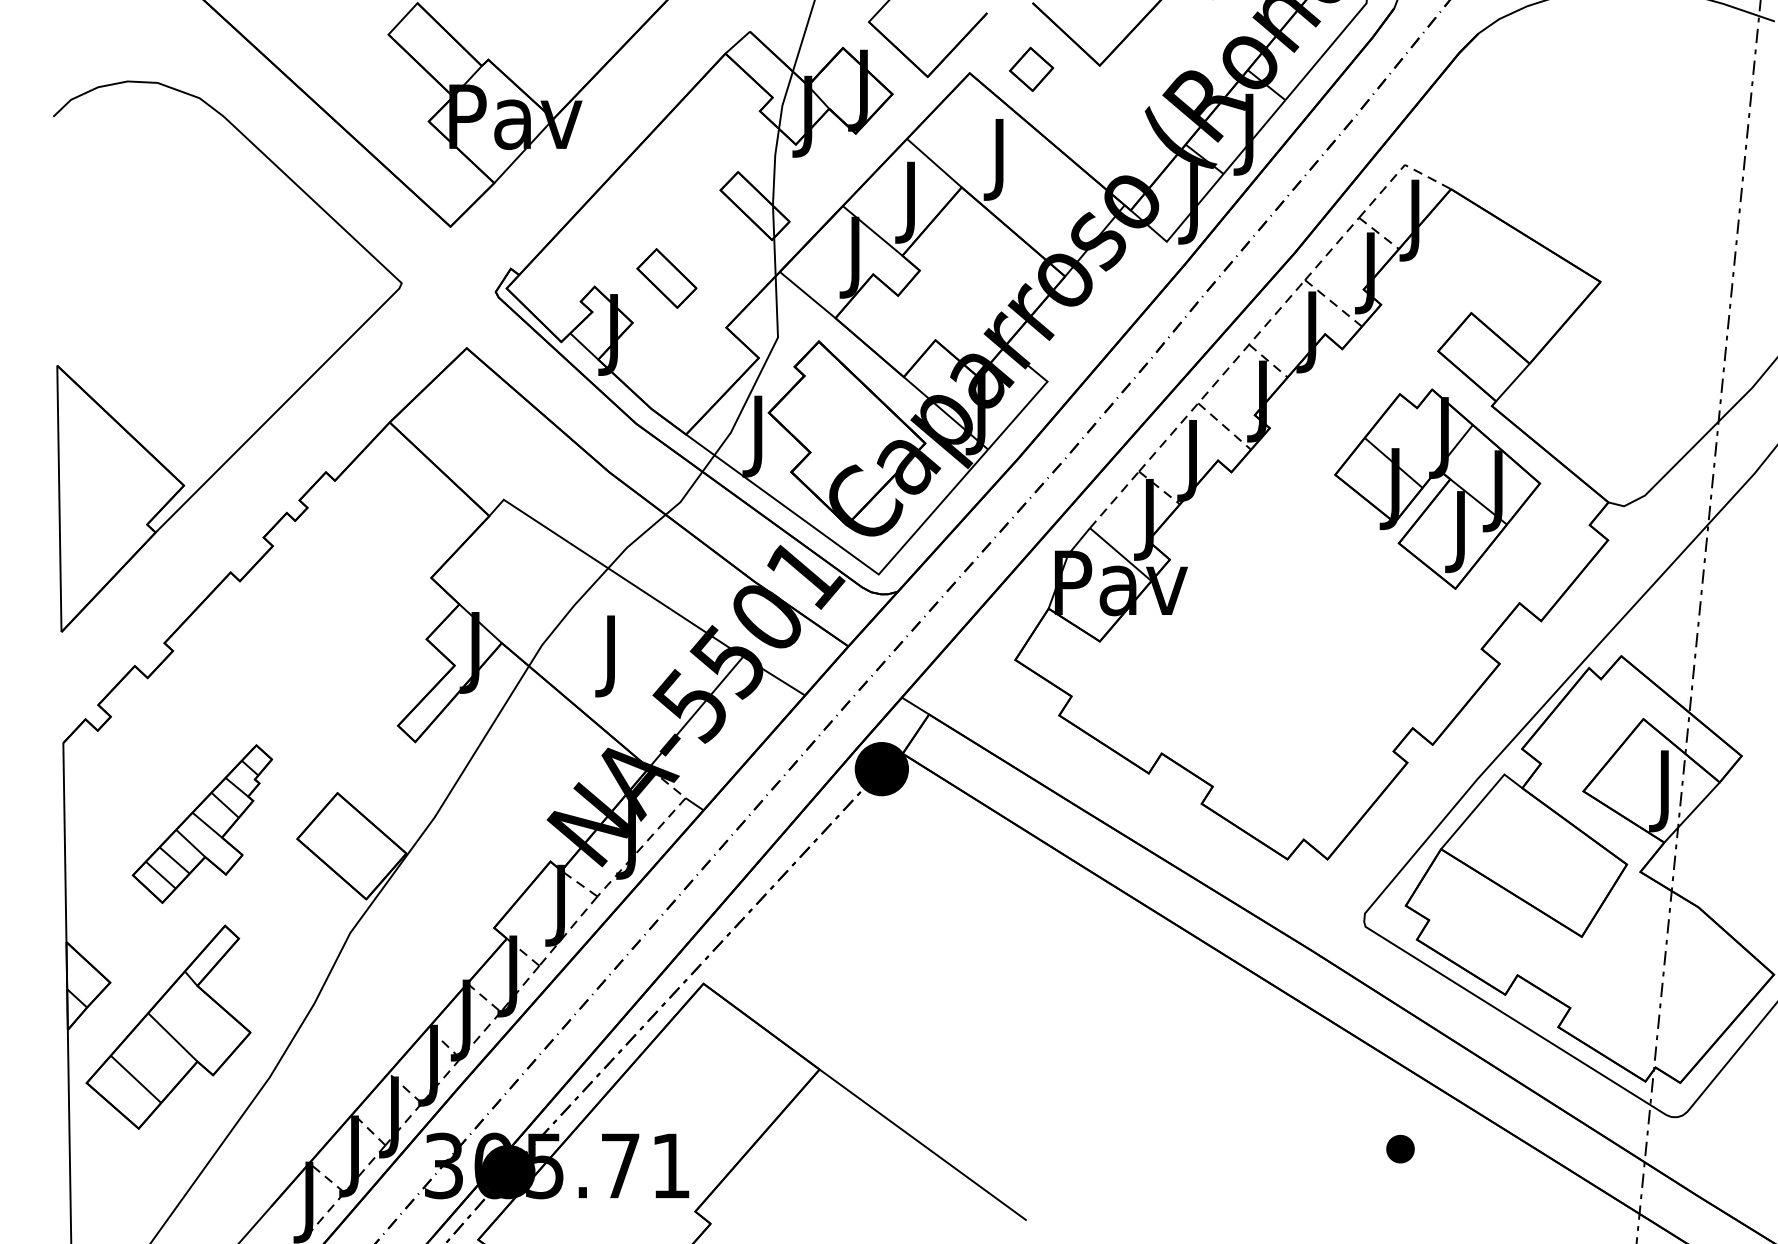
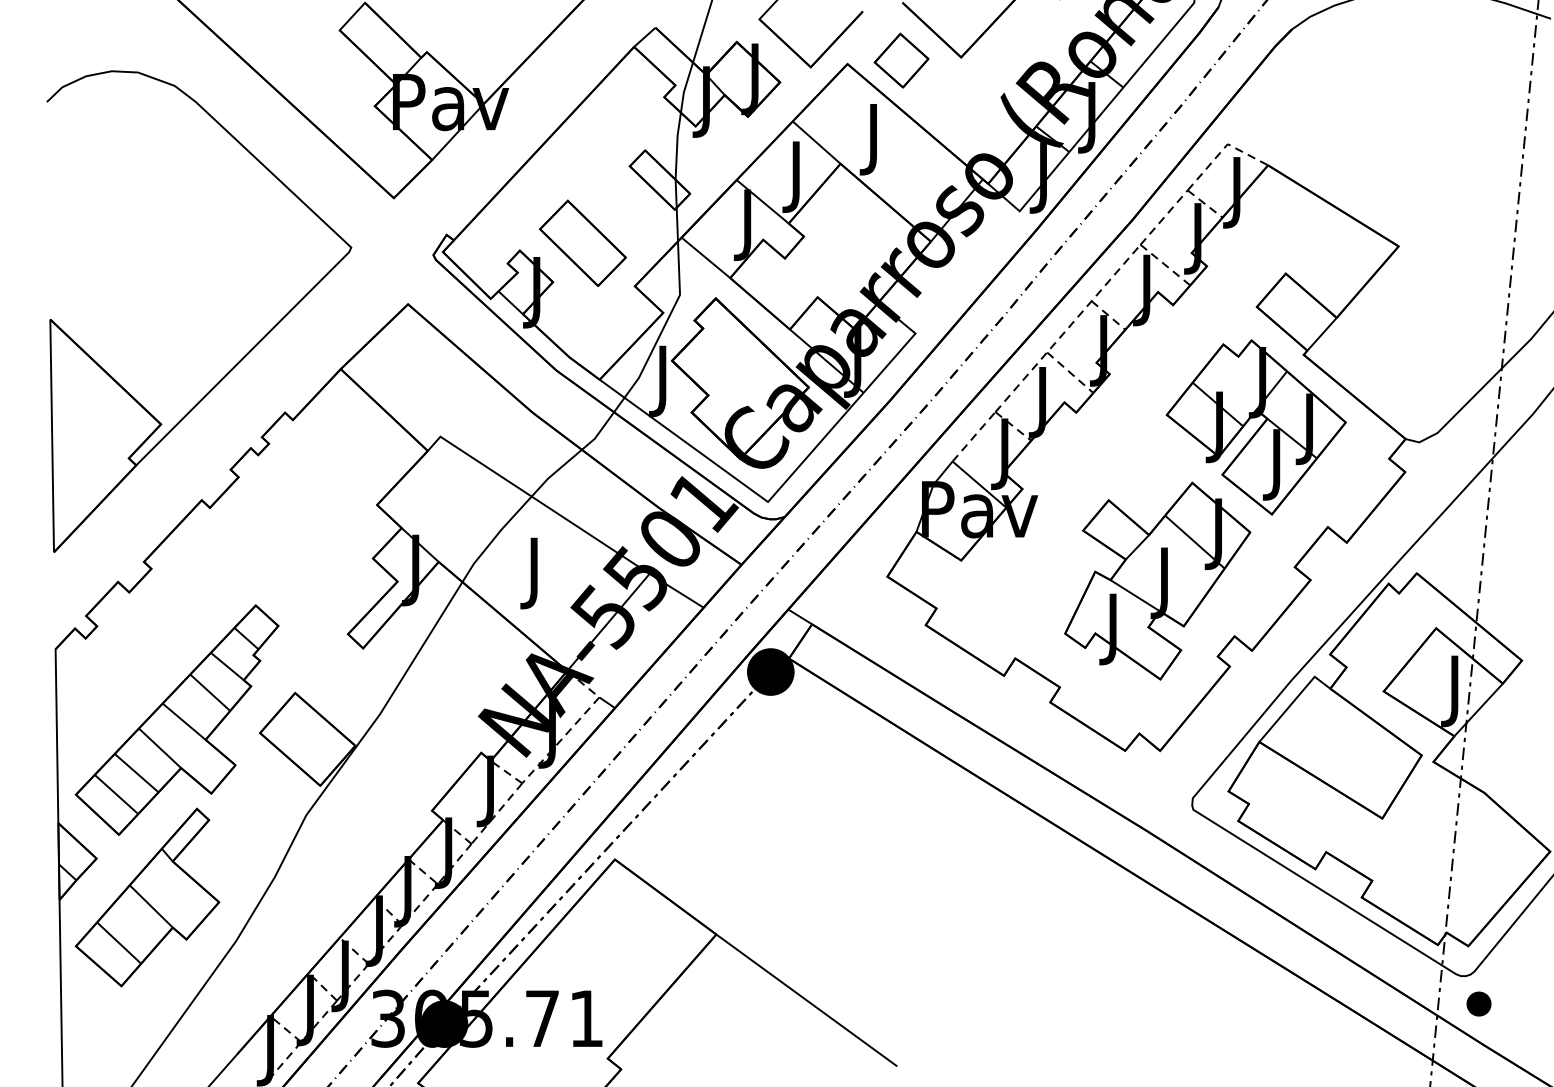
part: (1031, 69) -> (901, 60), size x1.43
part: (666, 278) -> (582, 243), size x1.67
part: (1324, 664) -> (1157, 580), added
part: (202, 823) -> (177, 719), size x1.67
part: (1400, 1148) -> (1479, 1003), moved

